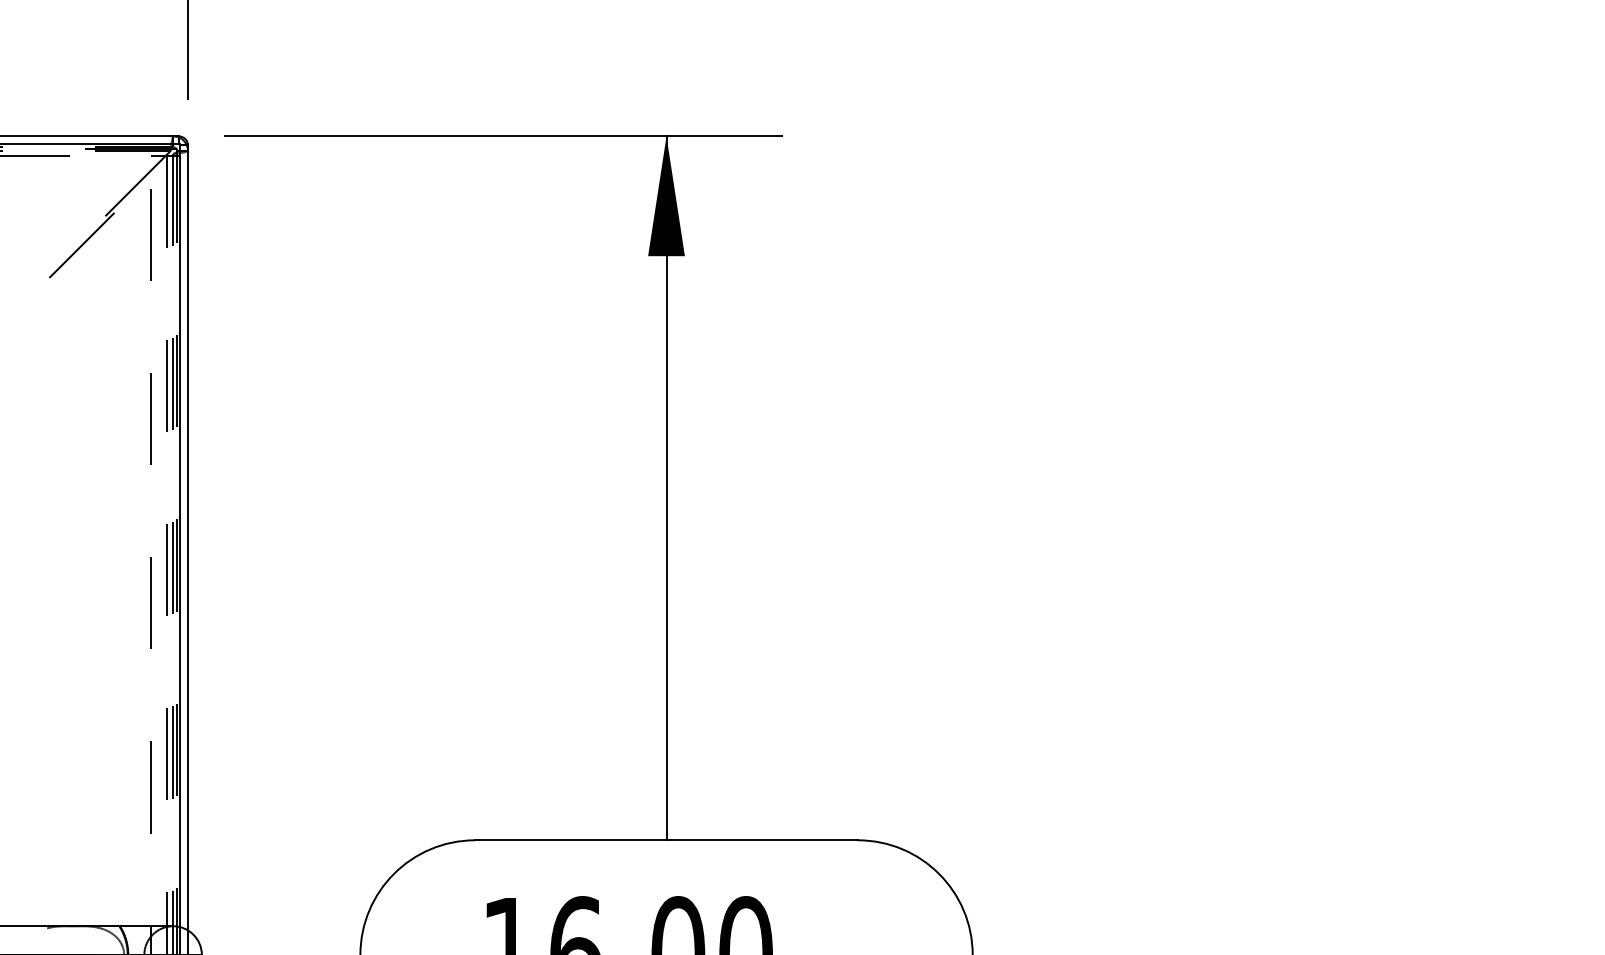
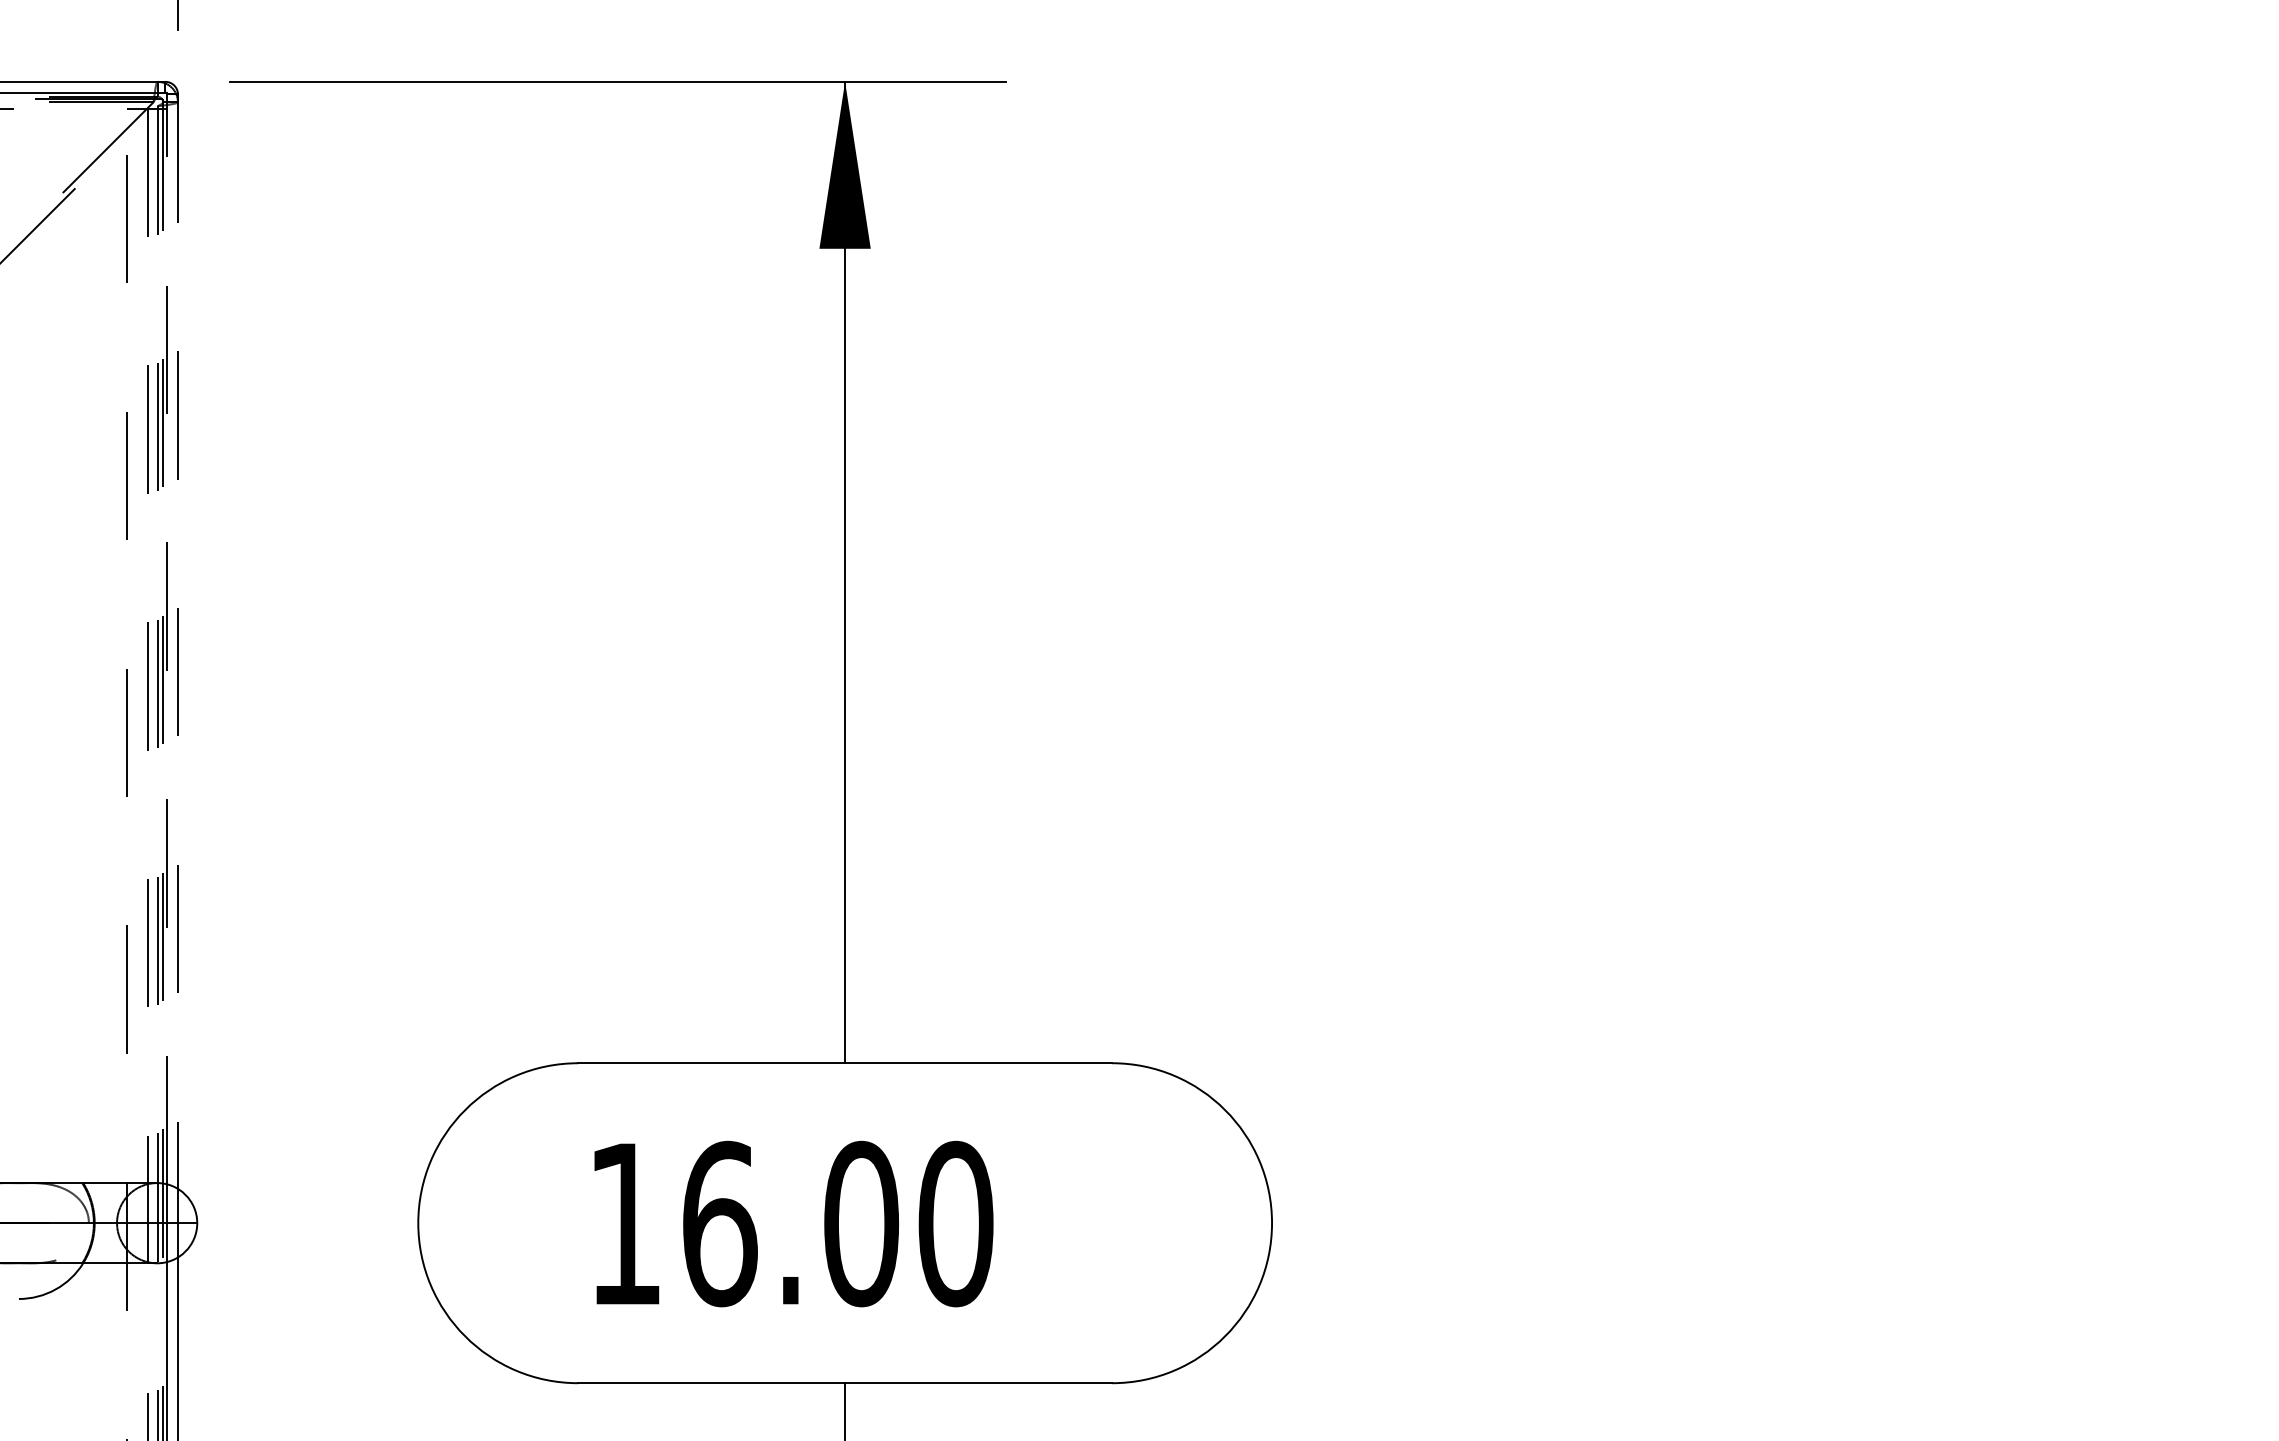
line: (180, 535) -> (167, 638), solid -> dashed
line: (187, 538) -> (177, 642), solid -> dashed

